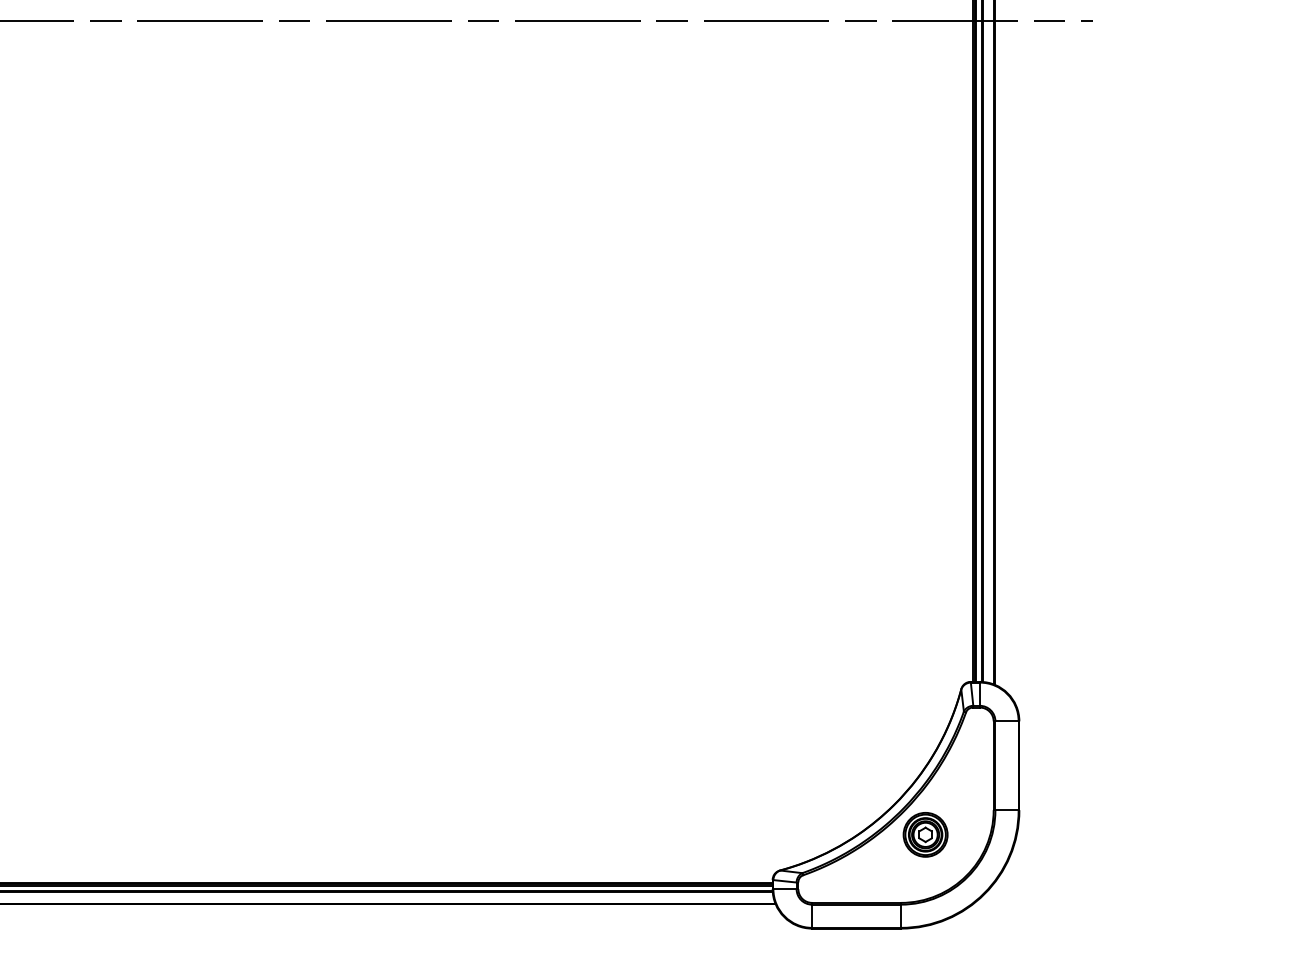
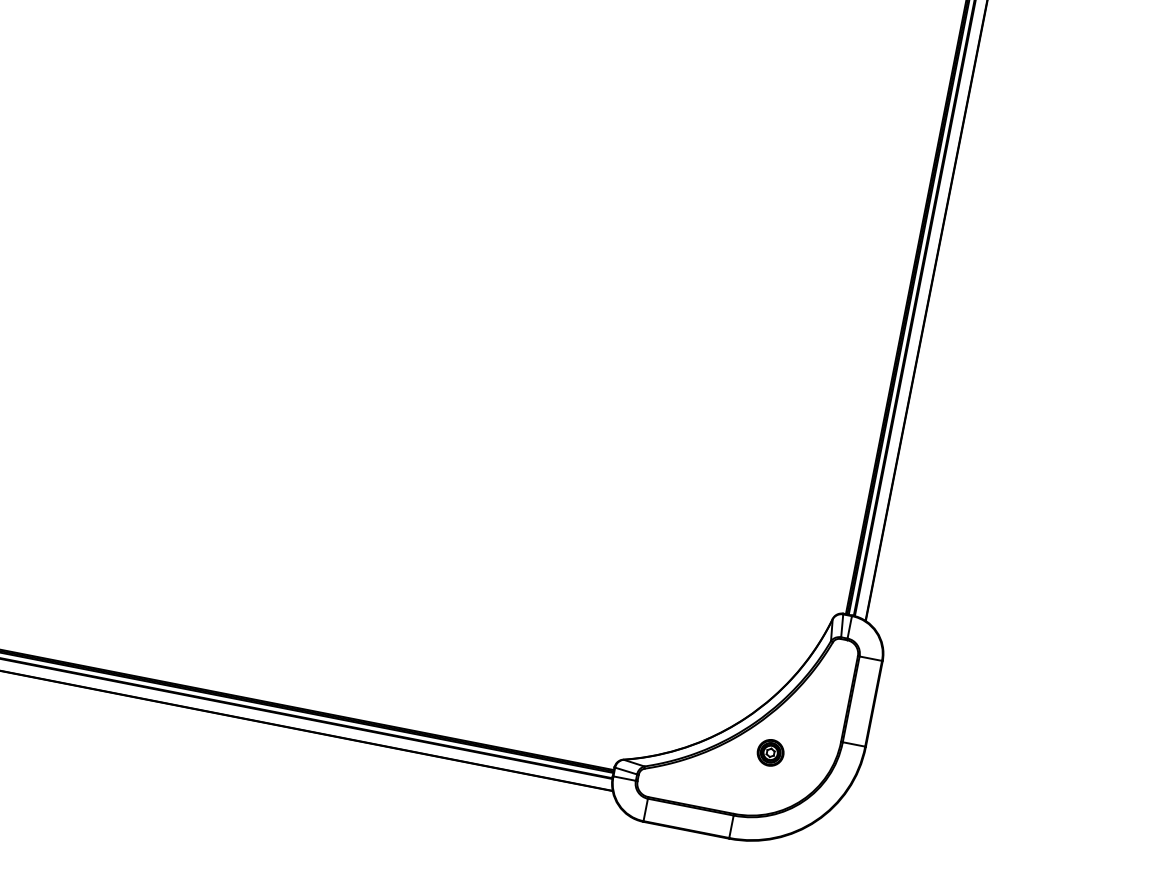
part: (925, 834) -> (770, 752), size x0.6

